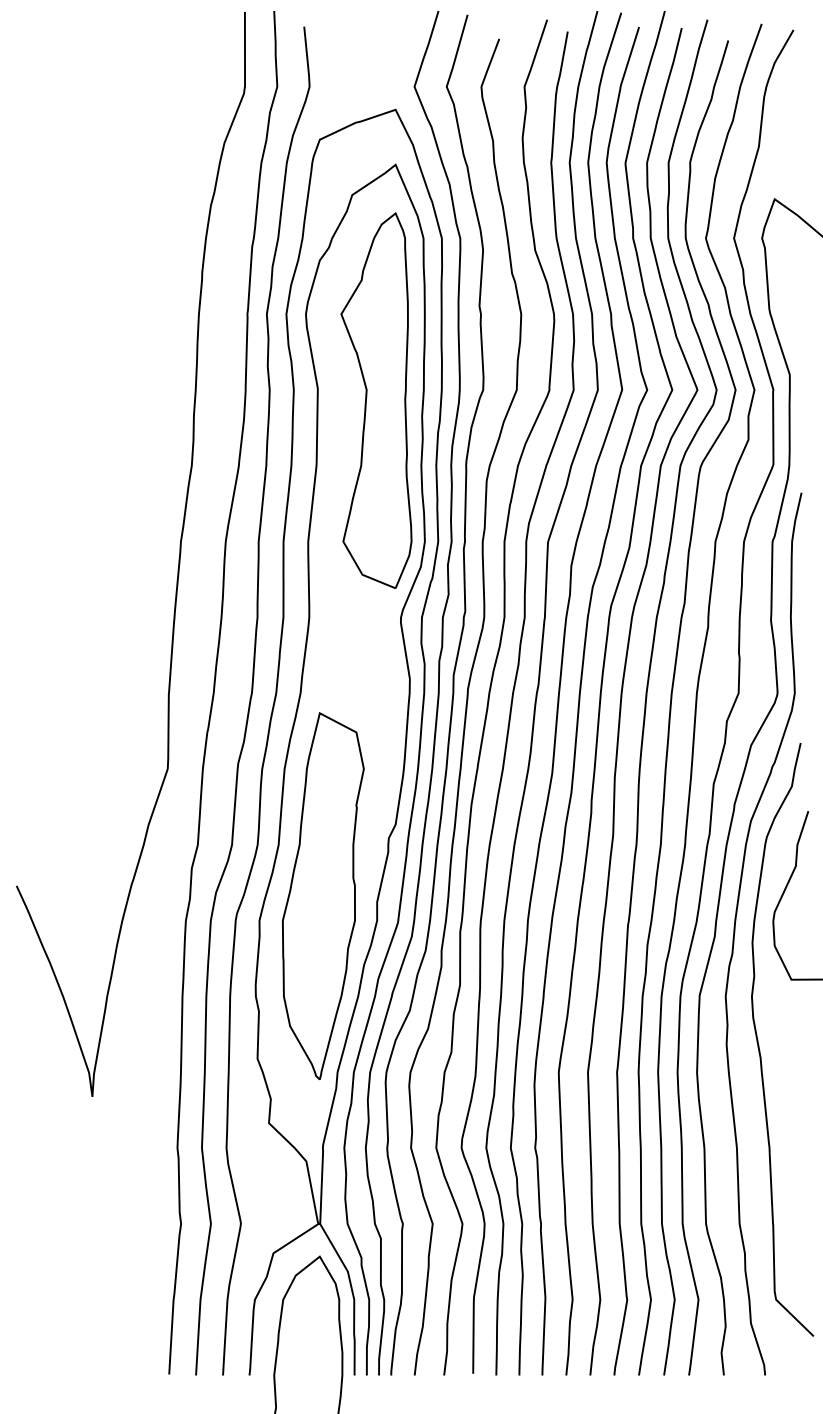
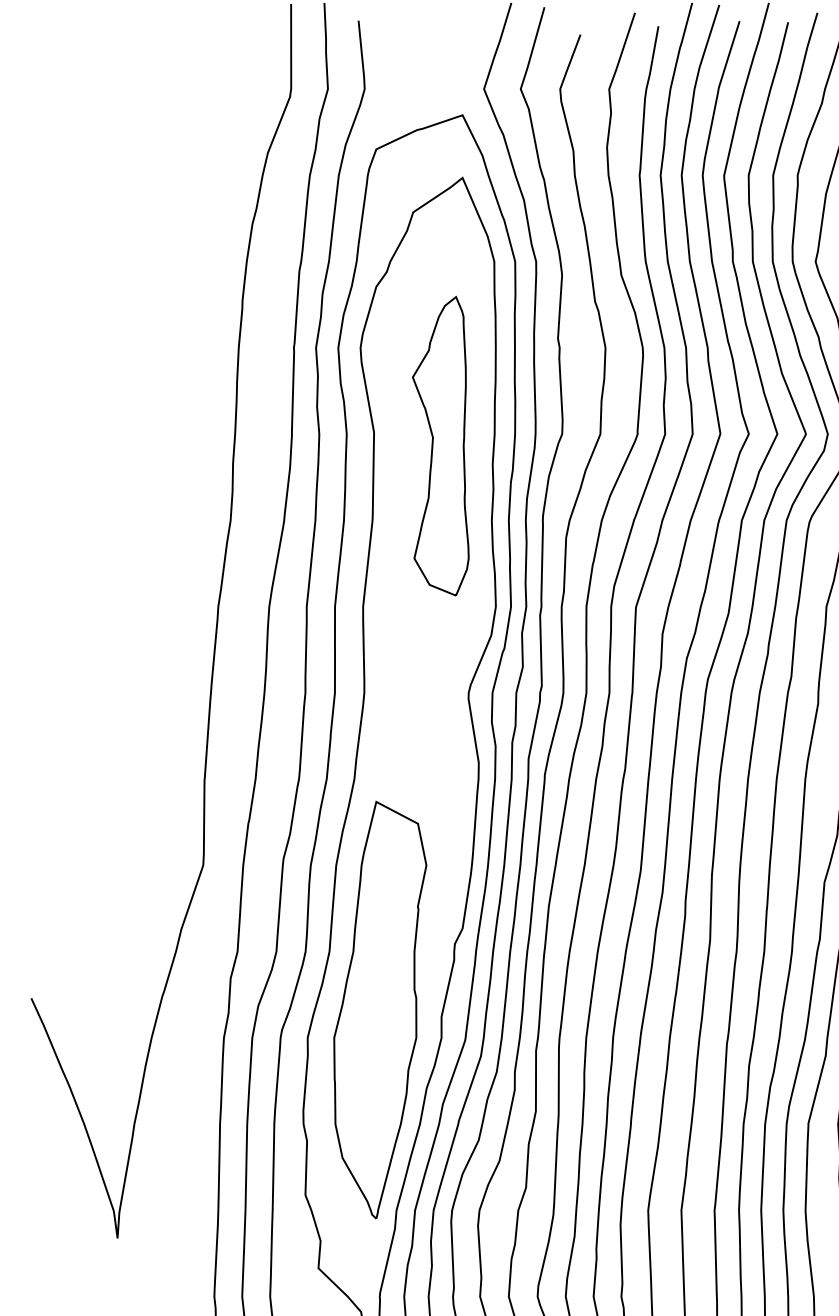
part: (376, 400) -> (440, 446), size x0.7

